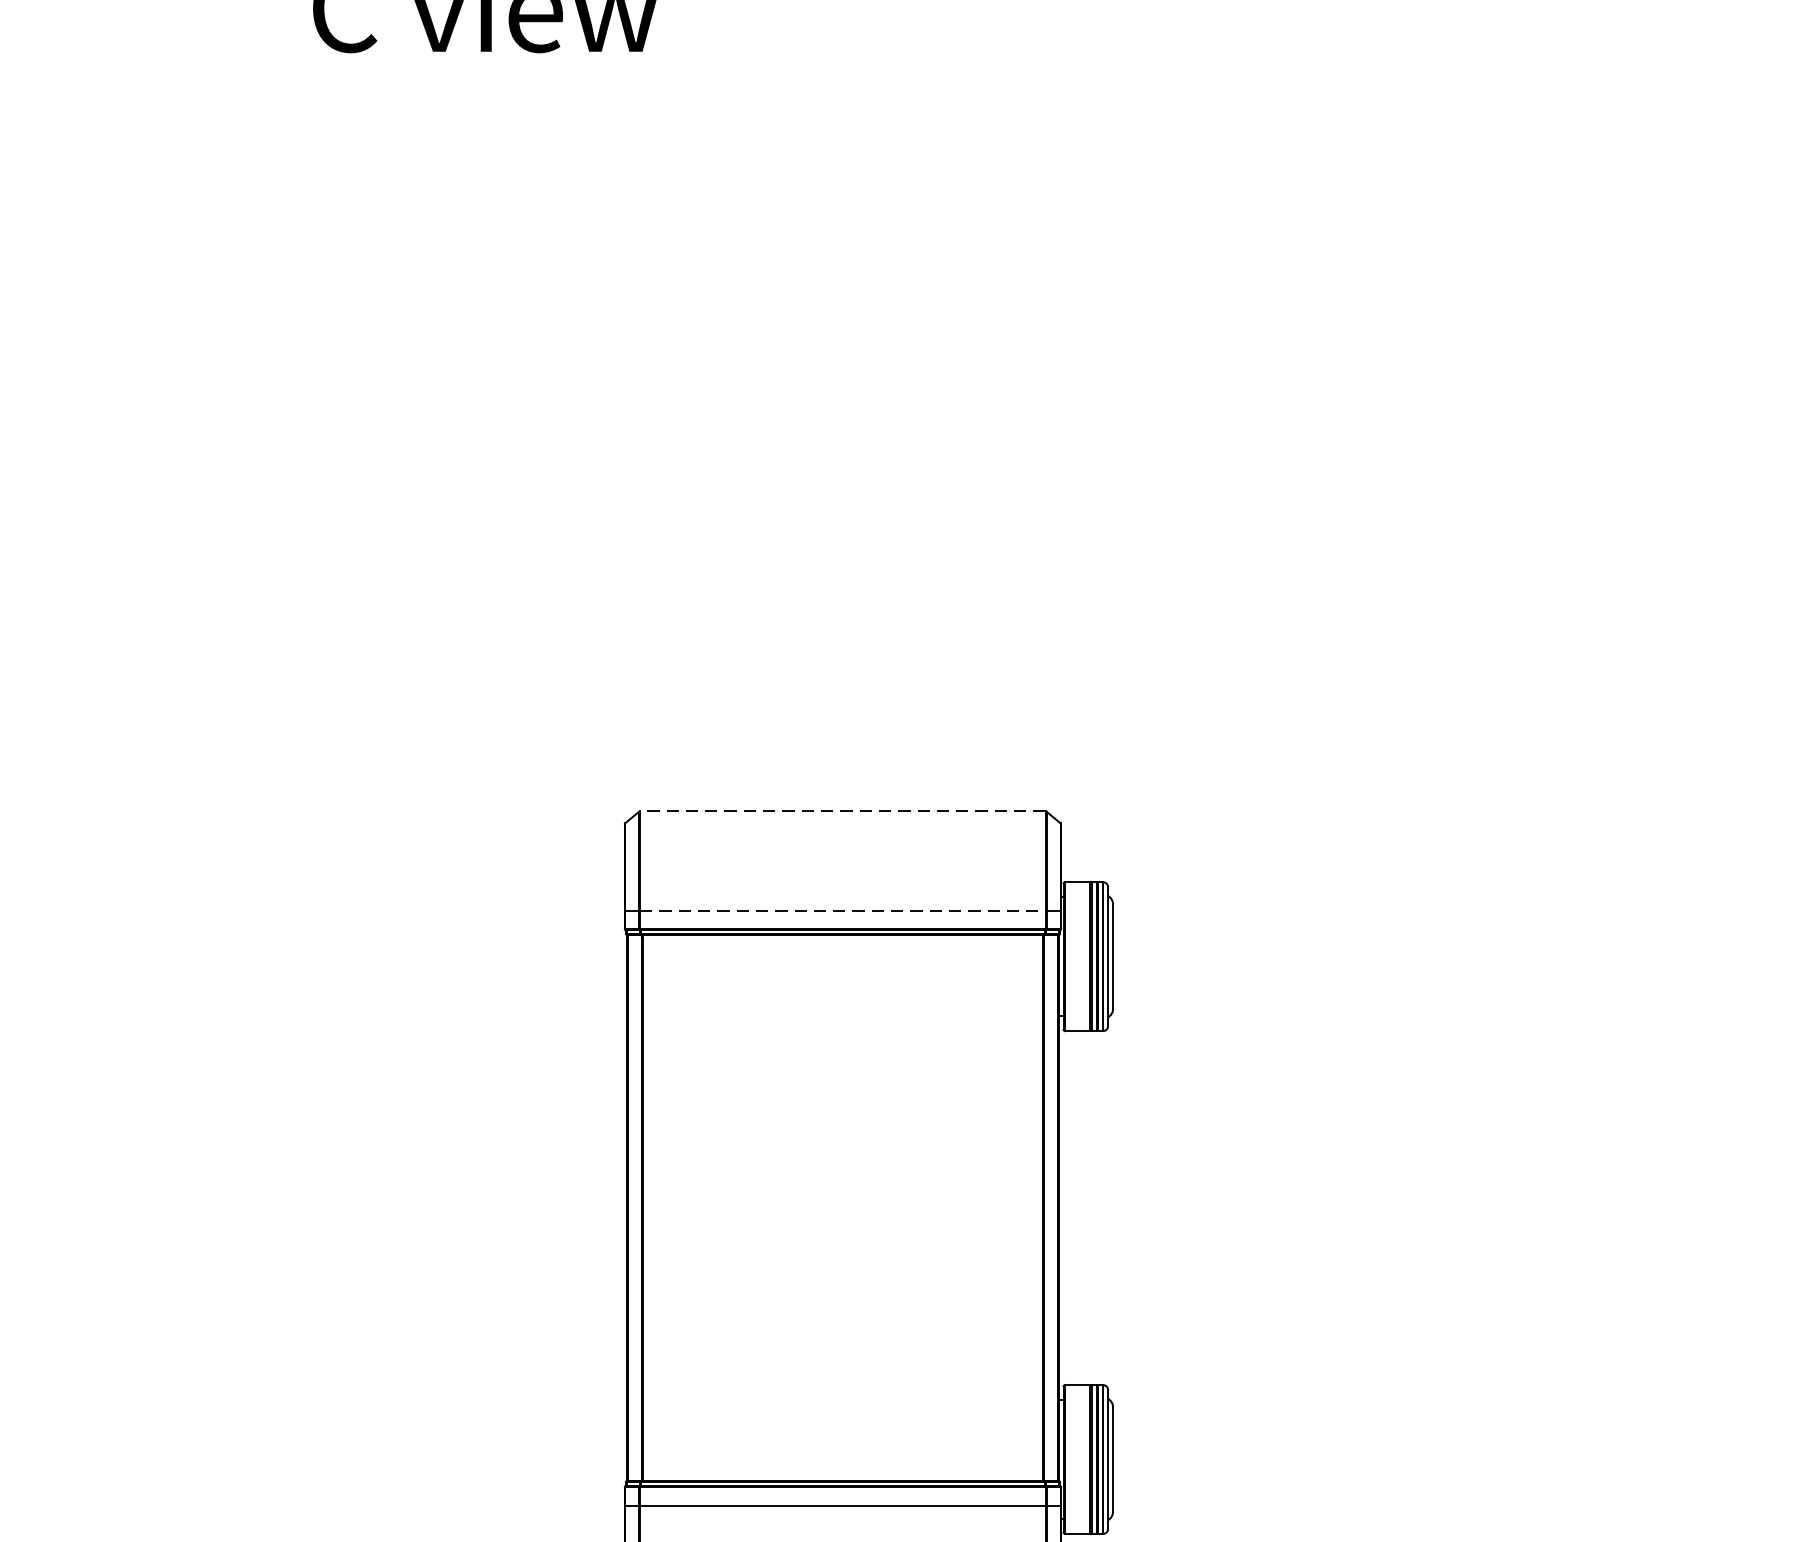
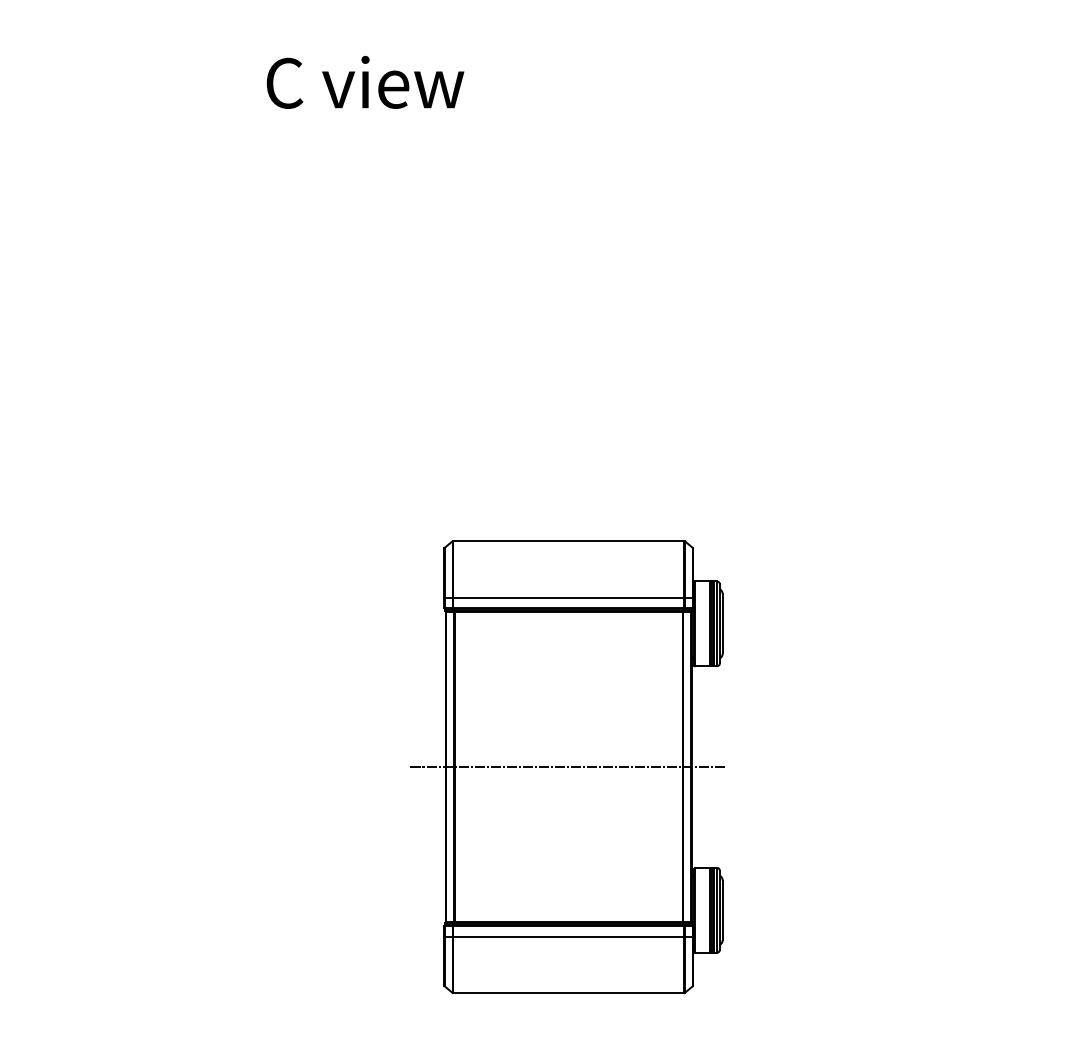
line: (842, 812) -> (568, 541), dashed -> solid
line: (842, 910) -> (568, 597), dashed -> solid
line: (842, 1208) -> (568, 767), added

